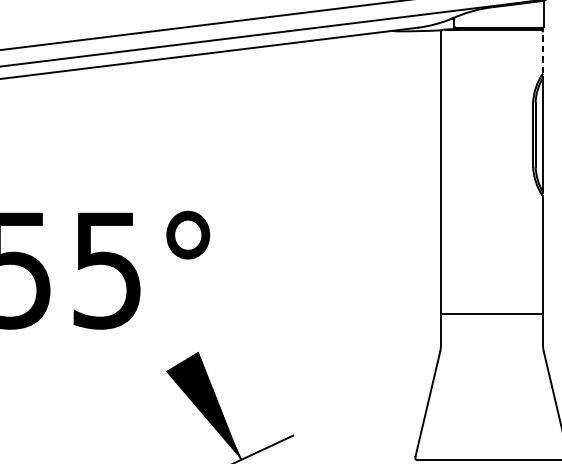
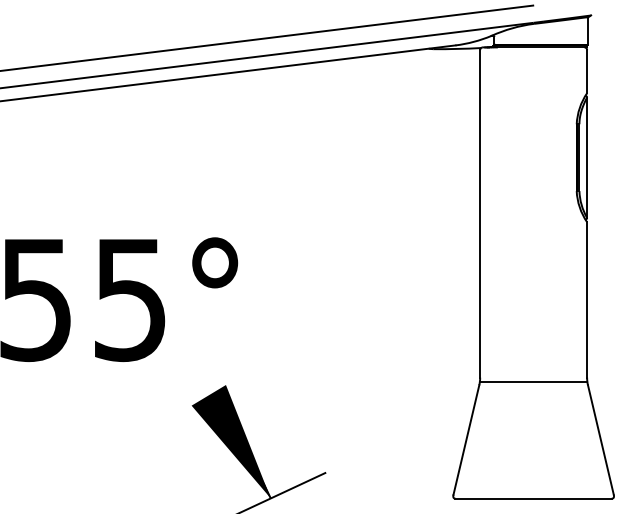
line: (543, 52) -> (587, 71), dashed -> solid
line: (491, 313) -> (533, 381), moved

